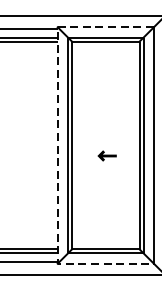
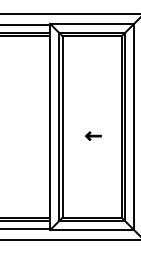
line: (58, 146) -> (50, 127), dashed -> solid

